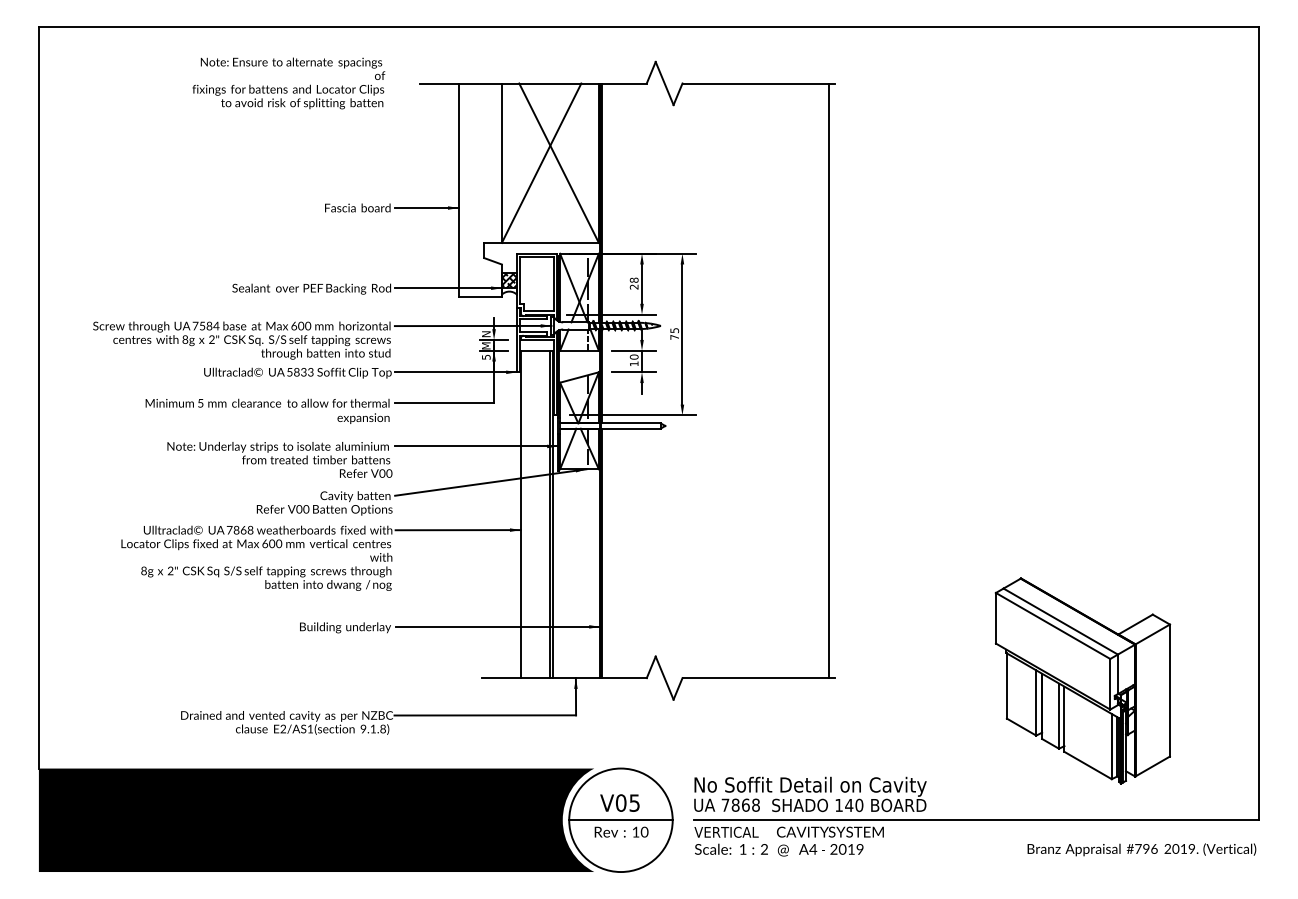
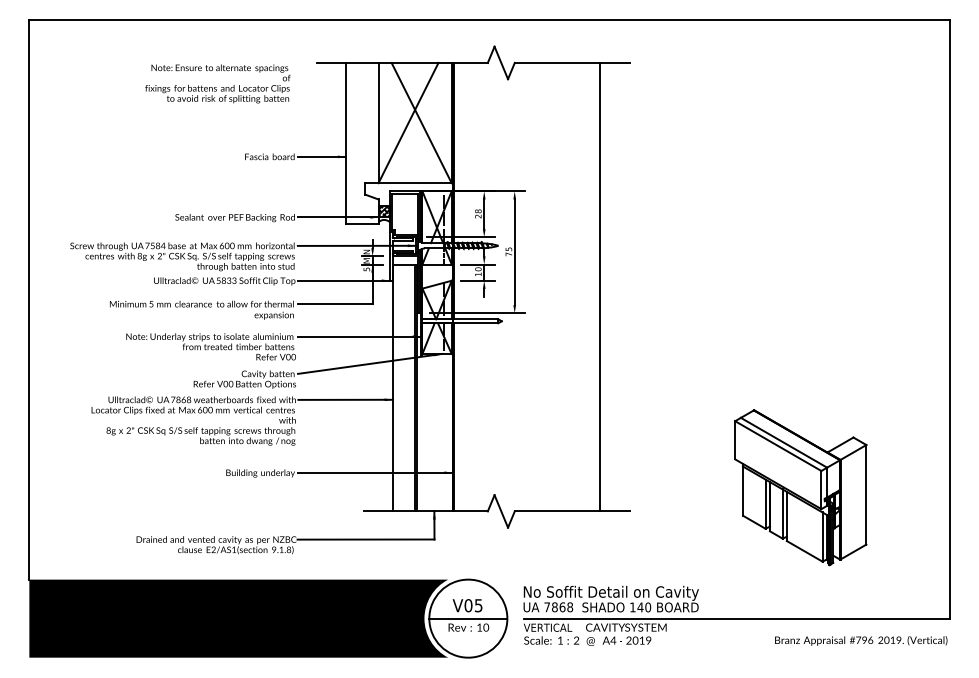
text: (288, 82) -> (217, 83), moved
line: (829, 379) -> (600, 286), moved
part: (1082, 680) -> (800, 487), moved

